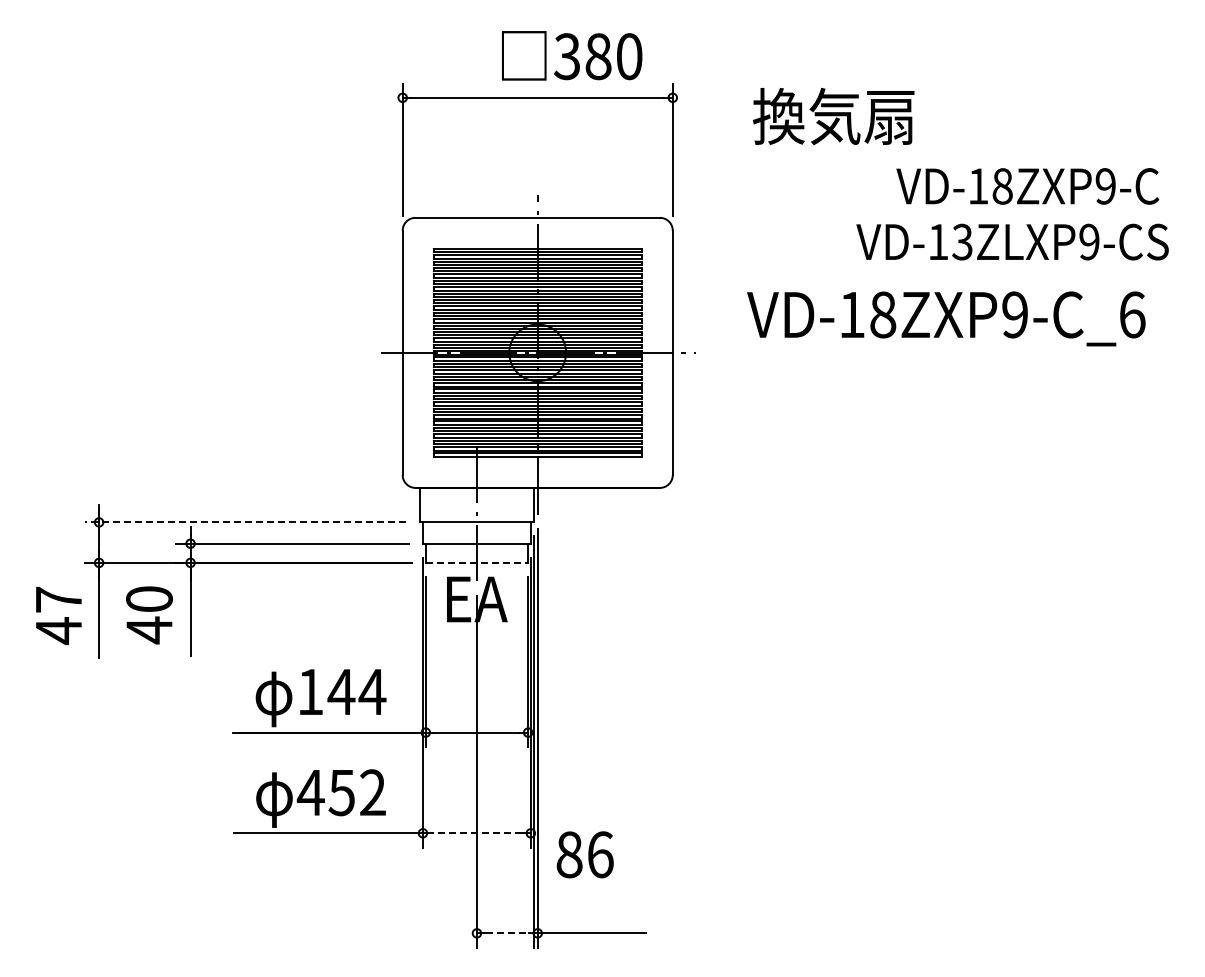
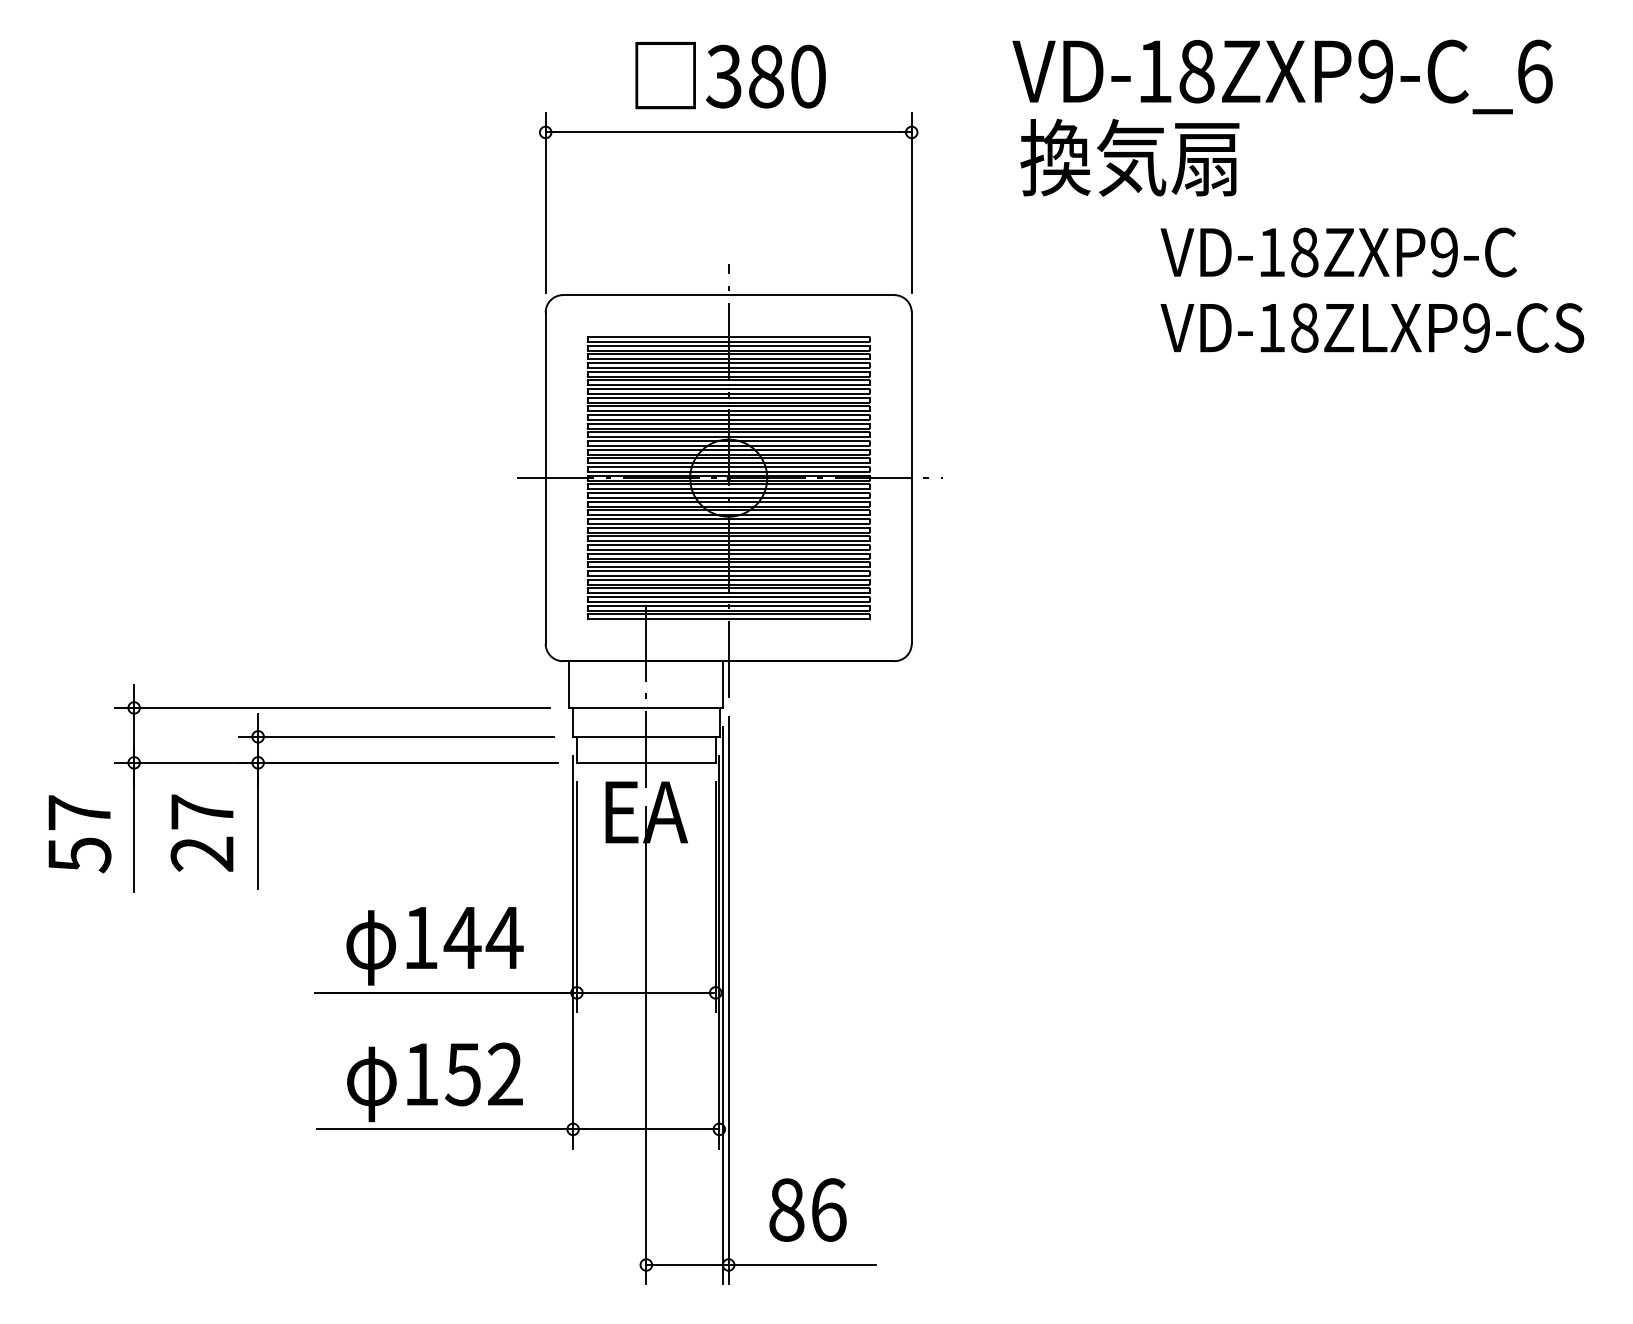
text: (572, 55) -> (731, 75), moved
text: (1027, 186) -> (1338, 252), moved
text: (962, 241) -> (1304, 327), VD-13ZLXP9-CS -> VD-18ZLXP9-CS
text: (946, 318) -> (1282, 76), moved
line: (244, 522) -> (331, 708), dashed -> solid
line: (477, 562) -> (647, 762), dashed -> solid
text: (149, 615) -> (202, 834), 40 -> 27
text: (59, 631) -> (80, 855), 47 -> 57
text: (310, 792) -> (420, 1074), 452 -> 152
line: (476, 833) -> (645, 1129), dashed -> solid
text: (584, 854) -> (807, 1209), moved
line: (507, 933) -> (687, 1265), dashed -> solid

